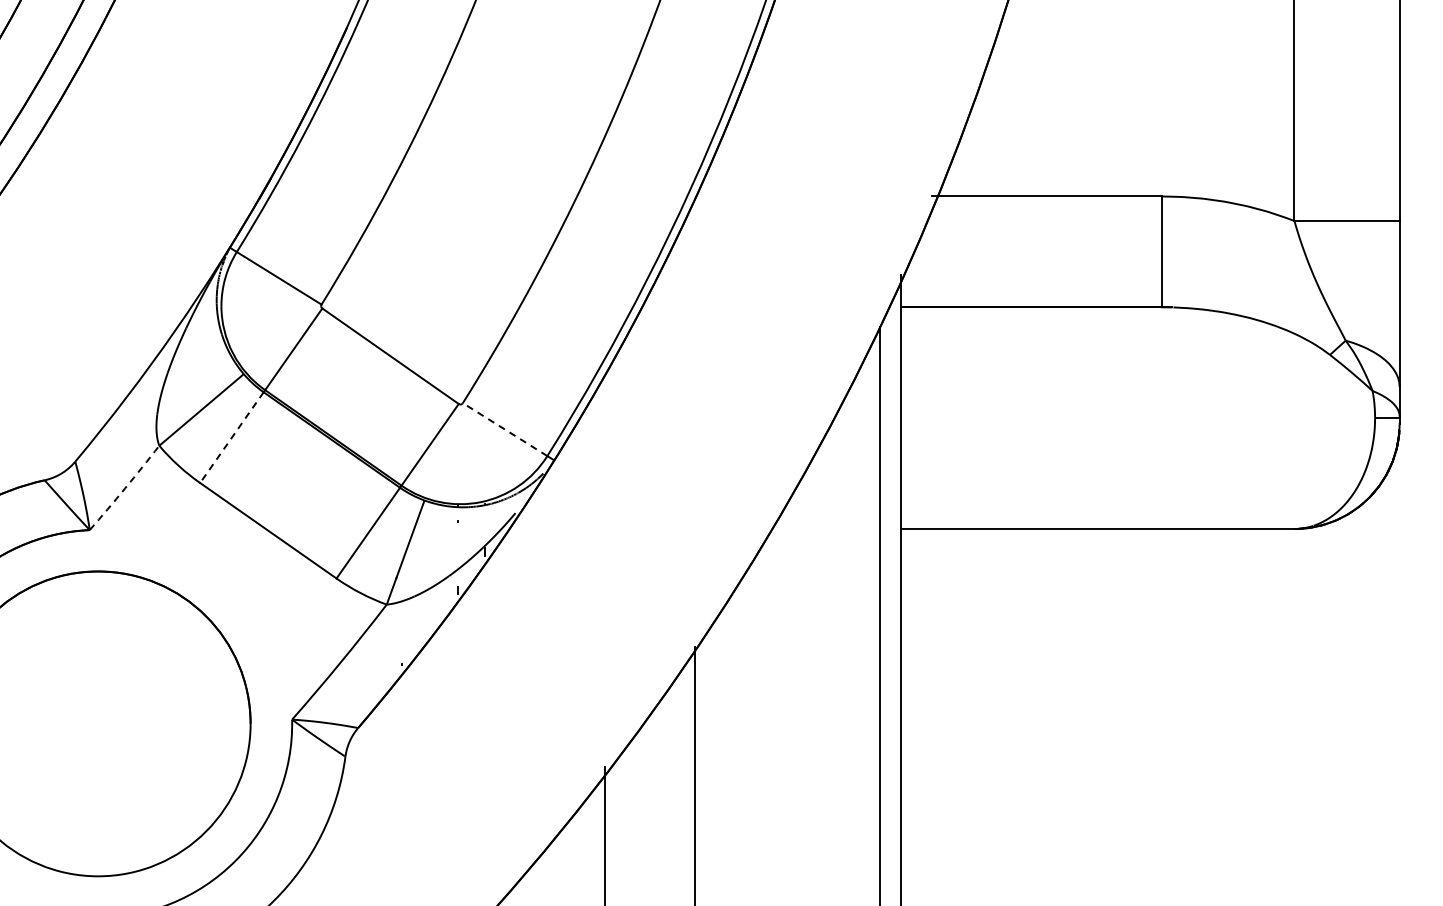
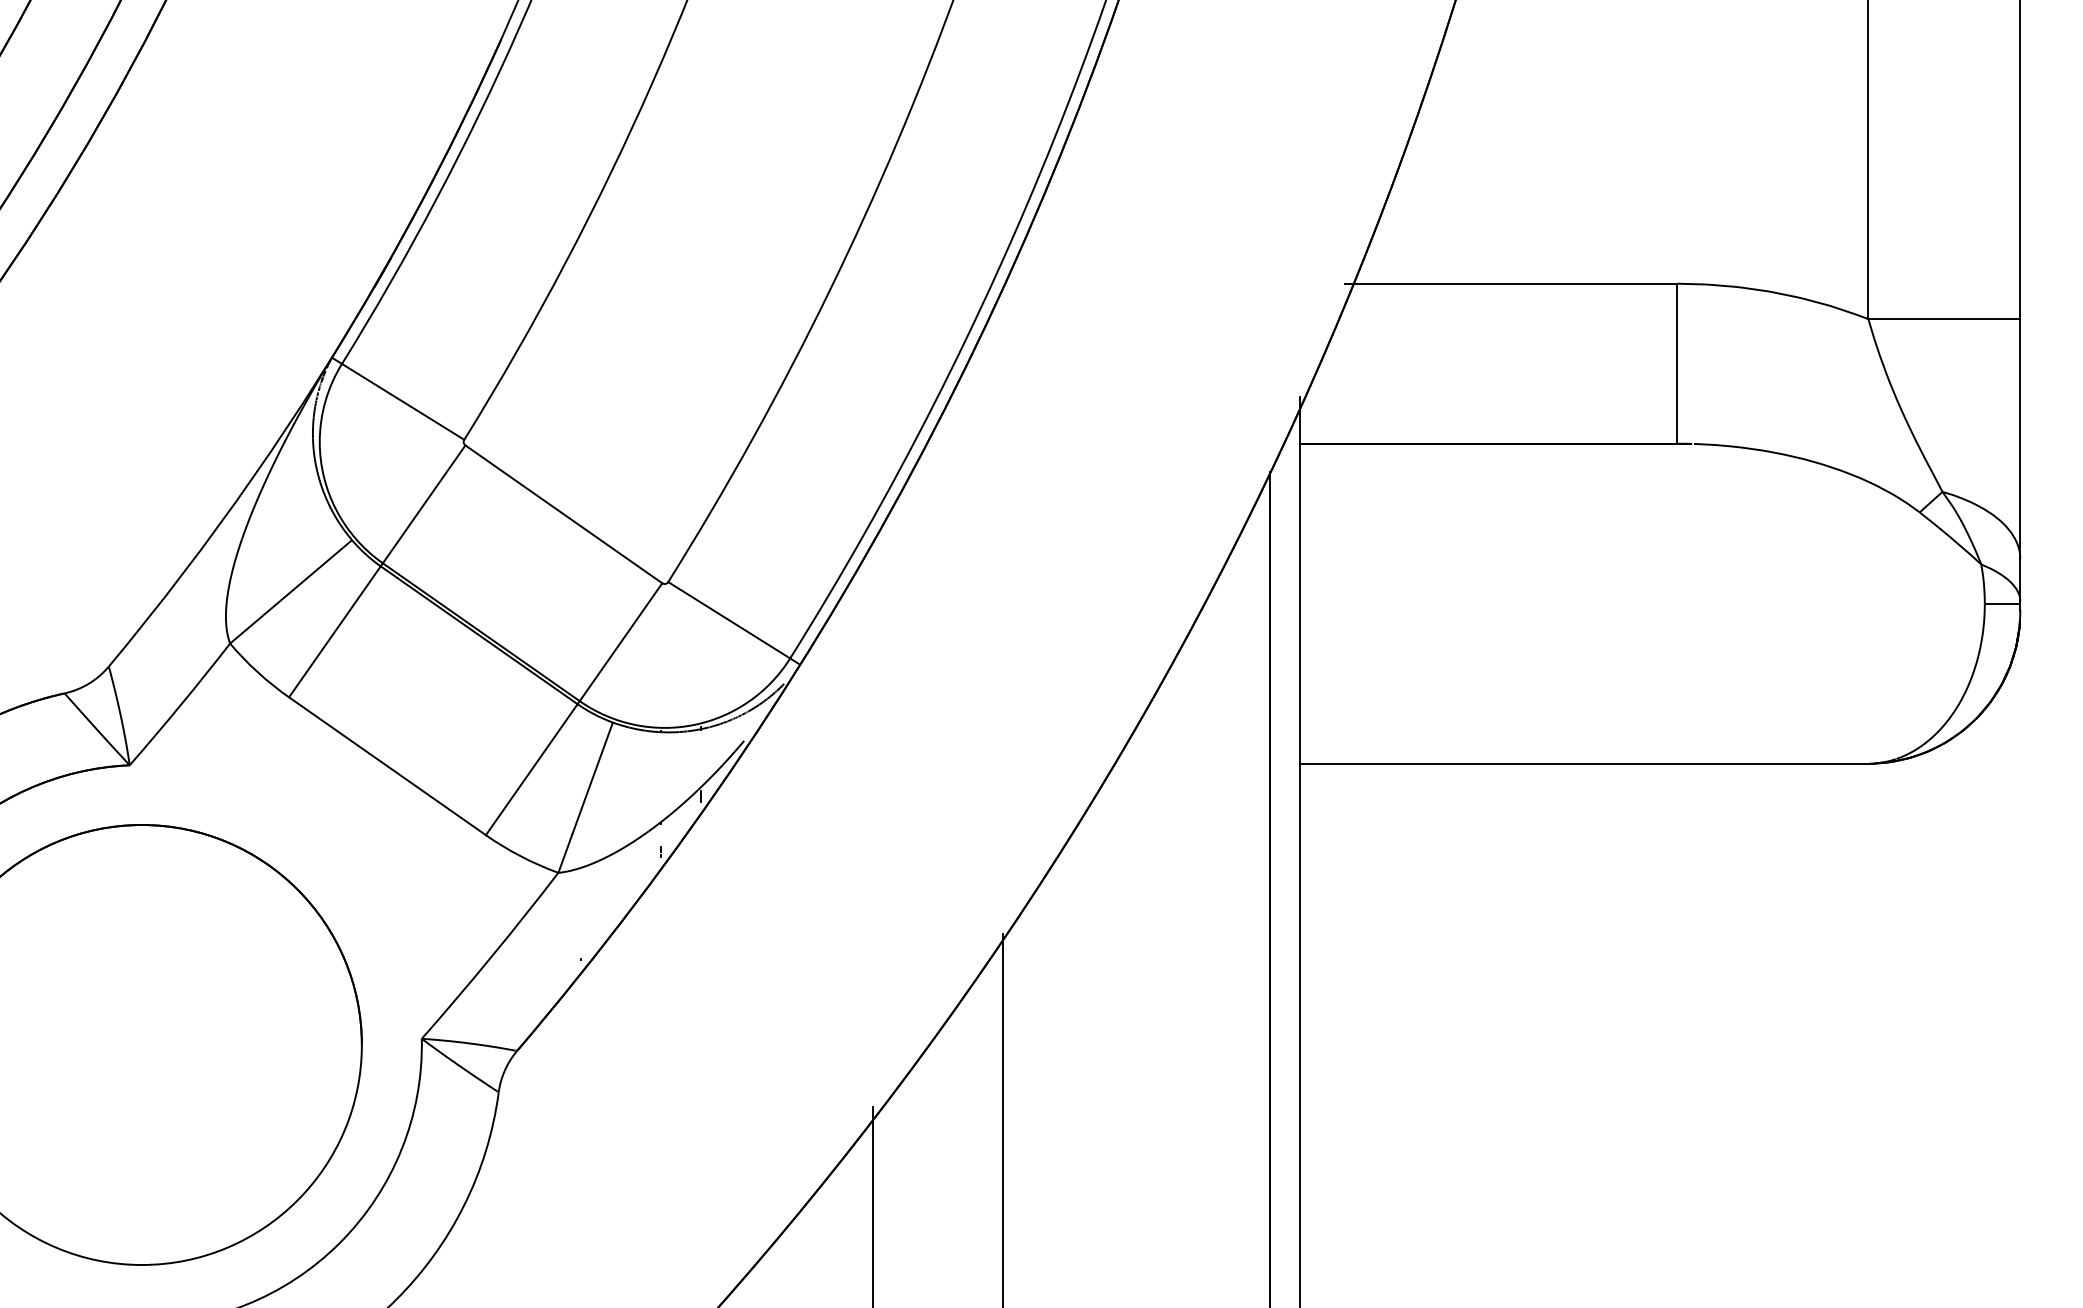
line: (505, 429) -> (729, 620), dashed -> solid
line: (231, 438) -> (334, 633), dashed -> solid
arc: (125, 488) -> (181, 705), dashed -> solid

